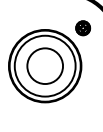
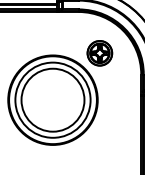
part: (82, 28) -> (99, 53), size x1.43
circle: (44, 65) -> (52, 99), size x1.43

